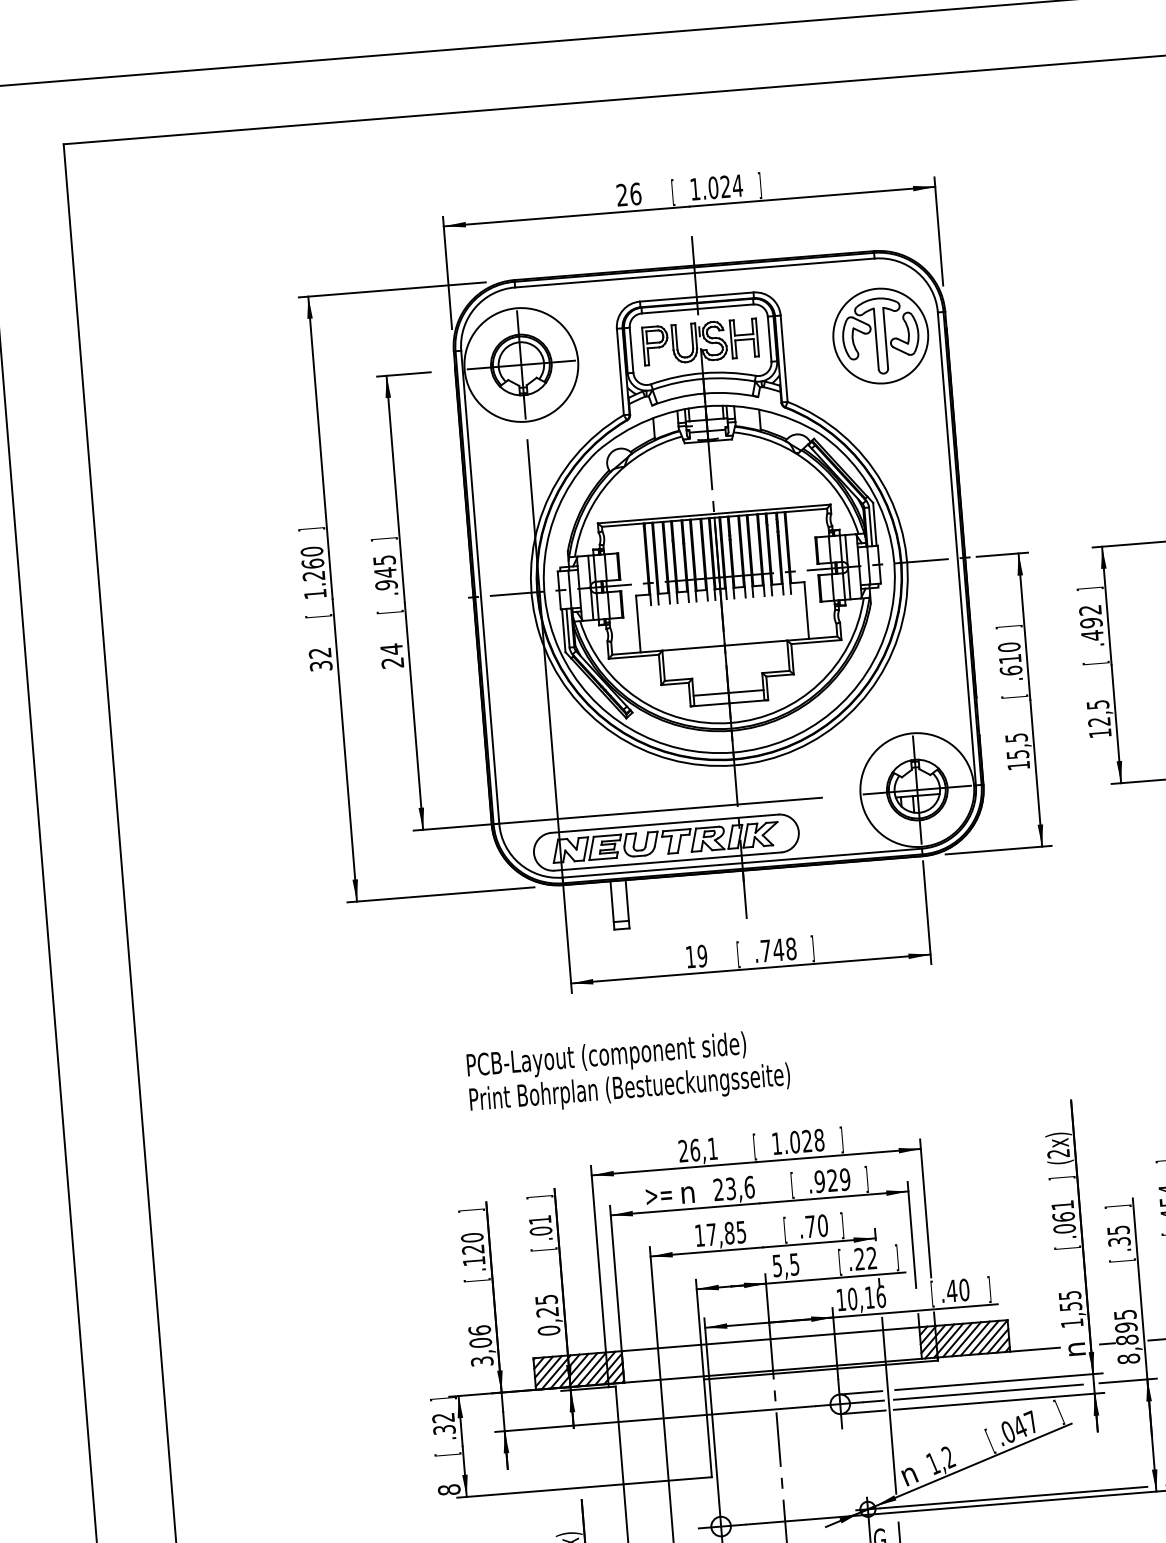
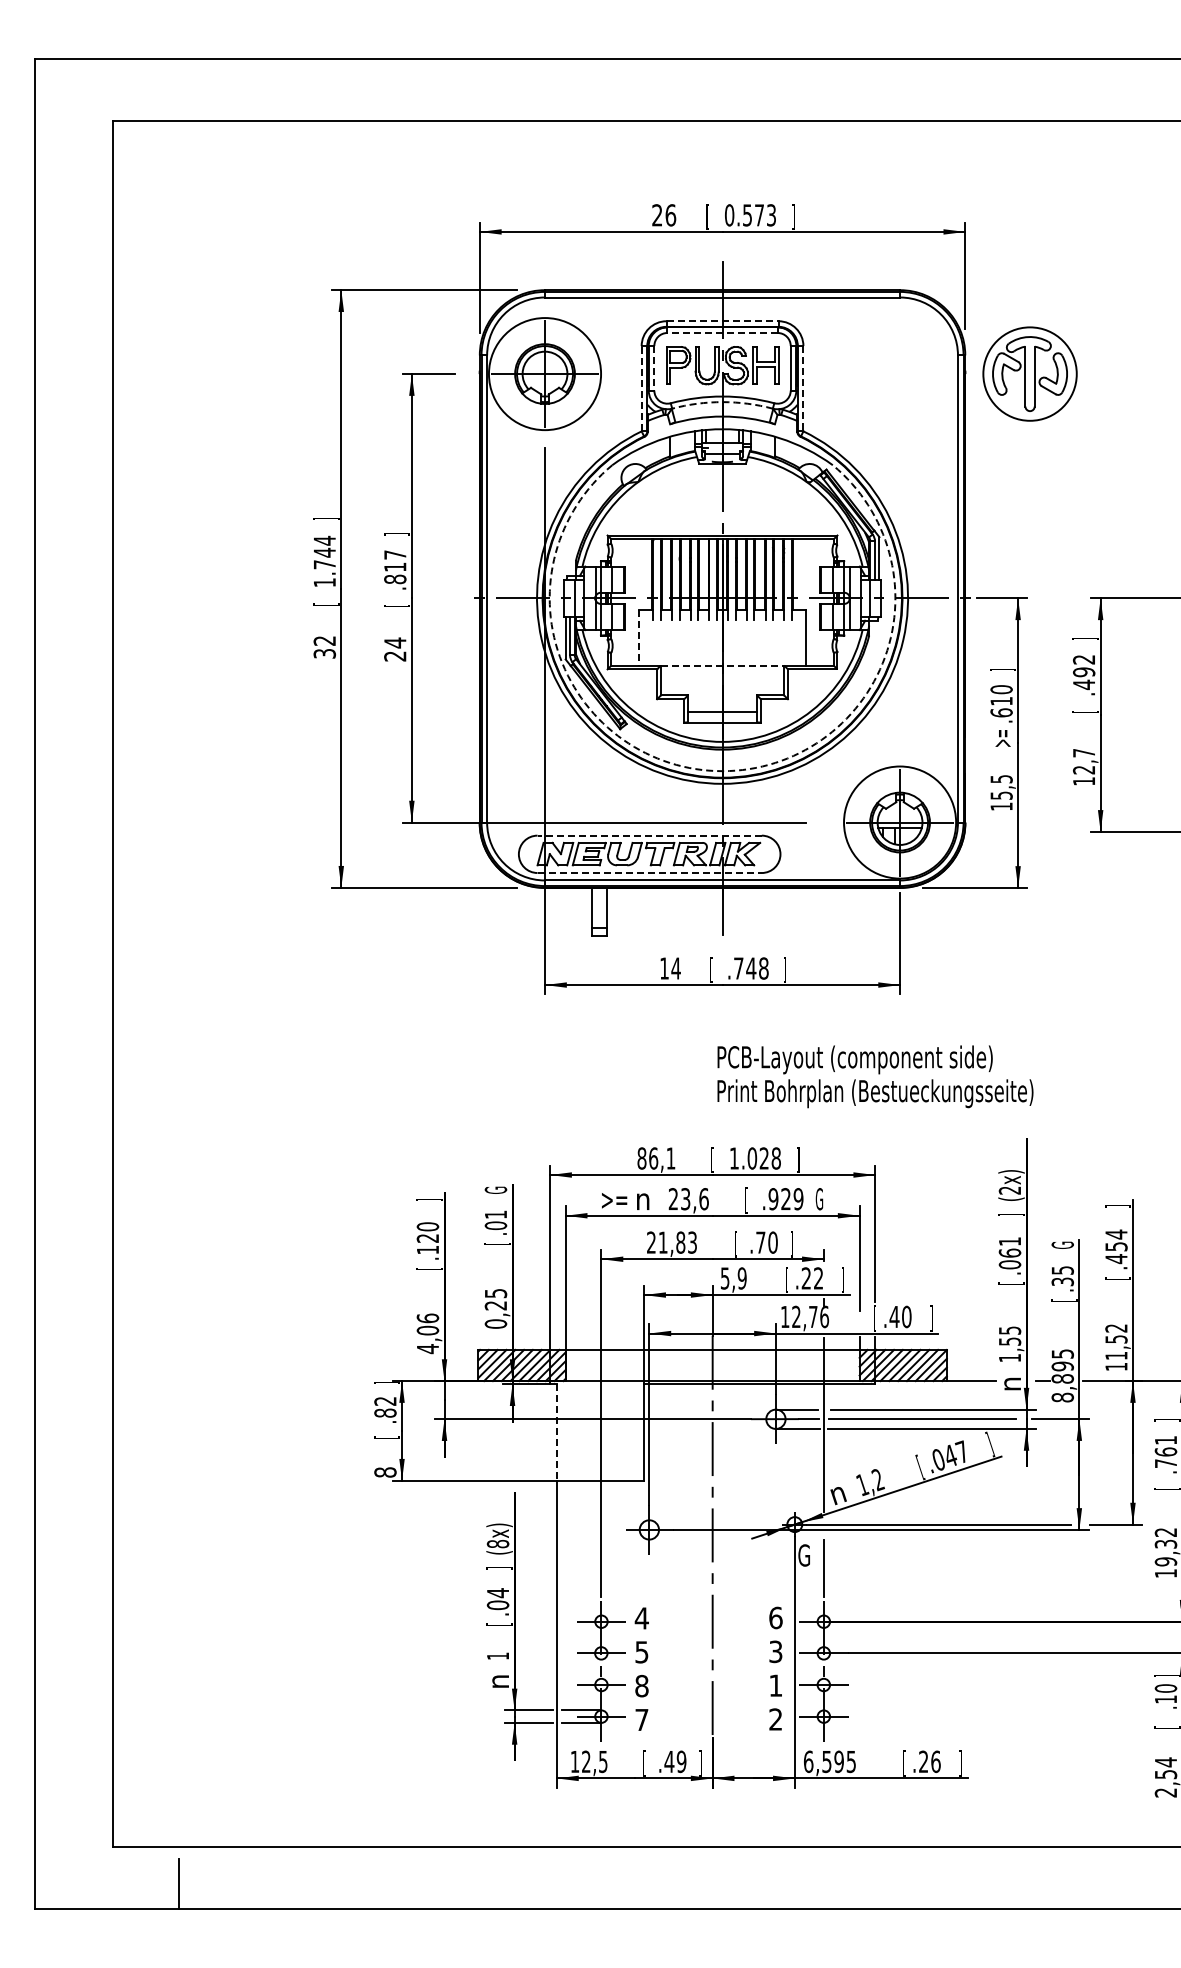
text: (716, 187) -> (750, 215), 1.024 -> 0.573
line: (697, 297) -> (723, 321), solid -> dashed
line: (697, 308) -> (722, 332), solid -> dashed
part: (880, 335) -> (1029, 373), moved
line: (631, 350) -> (654, 368), solid -> dashed
line: (784, 358) -> (803, 388), solid -> dashed
line: (620, 371) -> (641, 388), solid -> dashed
arc: (703, 379) -> (722, 402), solid -> dashed
text: (312, 563) -> (324, 552), 1.260 -> 1.744
text: (385, 572) -> (395, 567), .945 -> .817
line: (638, 624) -> (639, 638), solid -> dashed
line: (724, 645) -> (722, 665), solid -> dashed
text: (1014, 696) -> (1002, 738), [ -> >=
text: (1098, 705) -> (1084, 753), 12,5 -> 12,7
arc: (733, 752) -> (722, 771), solid -> dashed
line: (664, 823) -> (649, 835), solid -> dashed
line: (668, 861) -> (650, 873), solid -> dashed
text: (701, 956) -> (675, 968), 19 -> 14
text: (628, 1072) -> (875, 1076), moved
text: (682, 1151) -> (641, 1158), 26,1 -> 86,1
text: (866, 1179) -> (819, 1200), ] -> G
text: (539, 1194) -> (497, 1189), ] -> G
text: (1118, 1203) -> (1064, 1244), ] -> G
text: (720, 1233) -> (671, 1242), 17,85 -> 21,83
text: (793, 1264) -> (741, 1278), 5,5 -> 5,9
text: (860, 1297) -> (804, 1316), 10,16 -> 12,76
text: (481, 1362) -> (427, 1349), 3,06 -> 4,06
text: (444, 1429) -> (385, 1412), .32 -> .82
line: (619, 1435) -> (556, 1432), solid -> dashed

